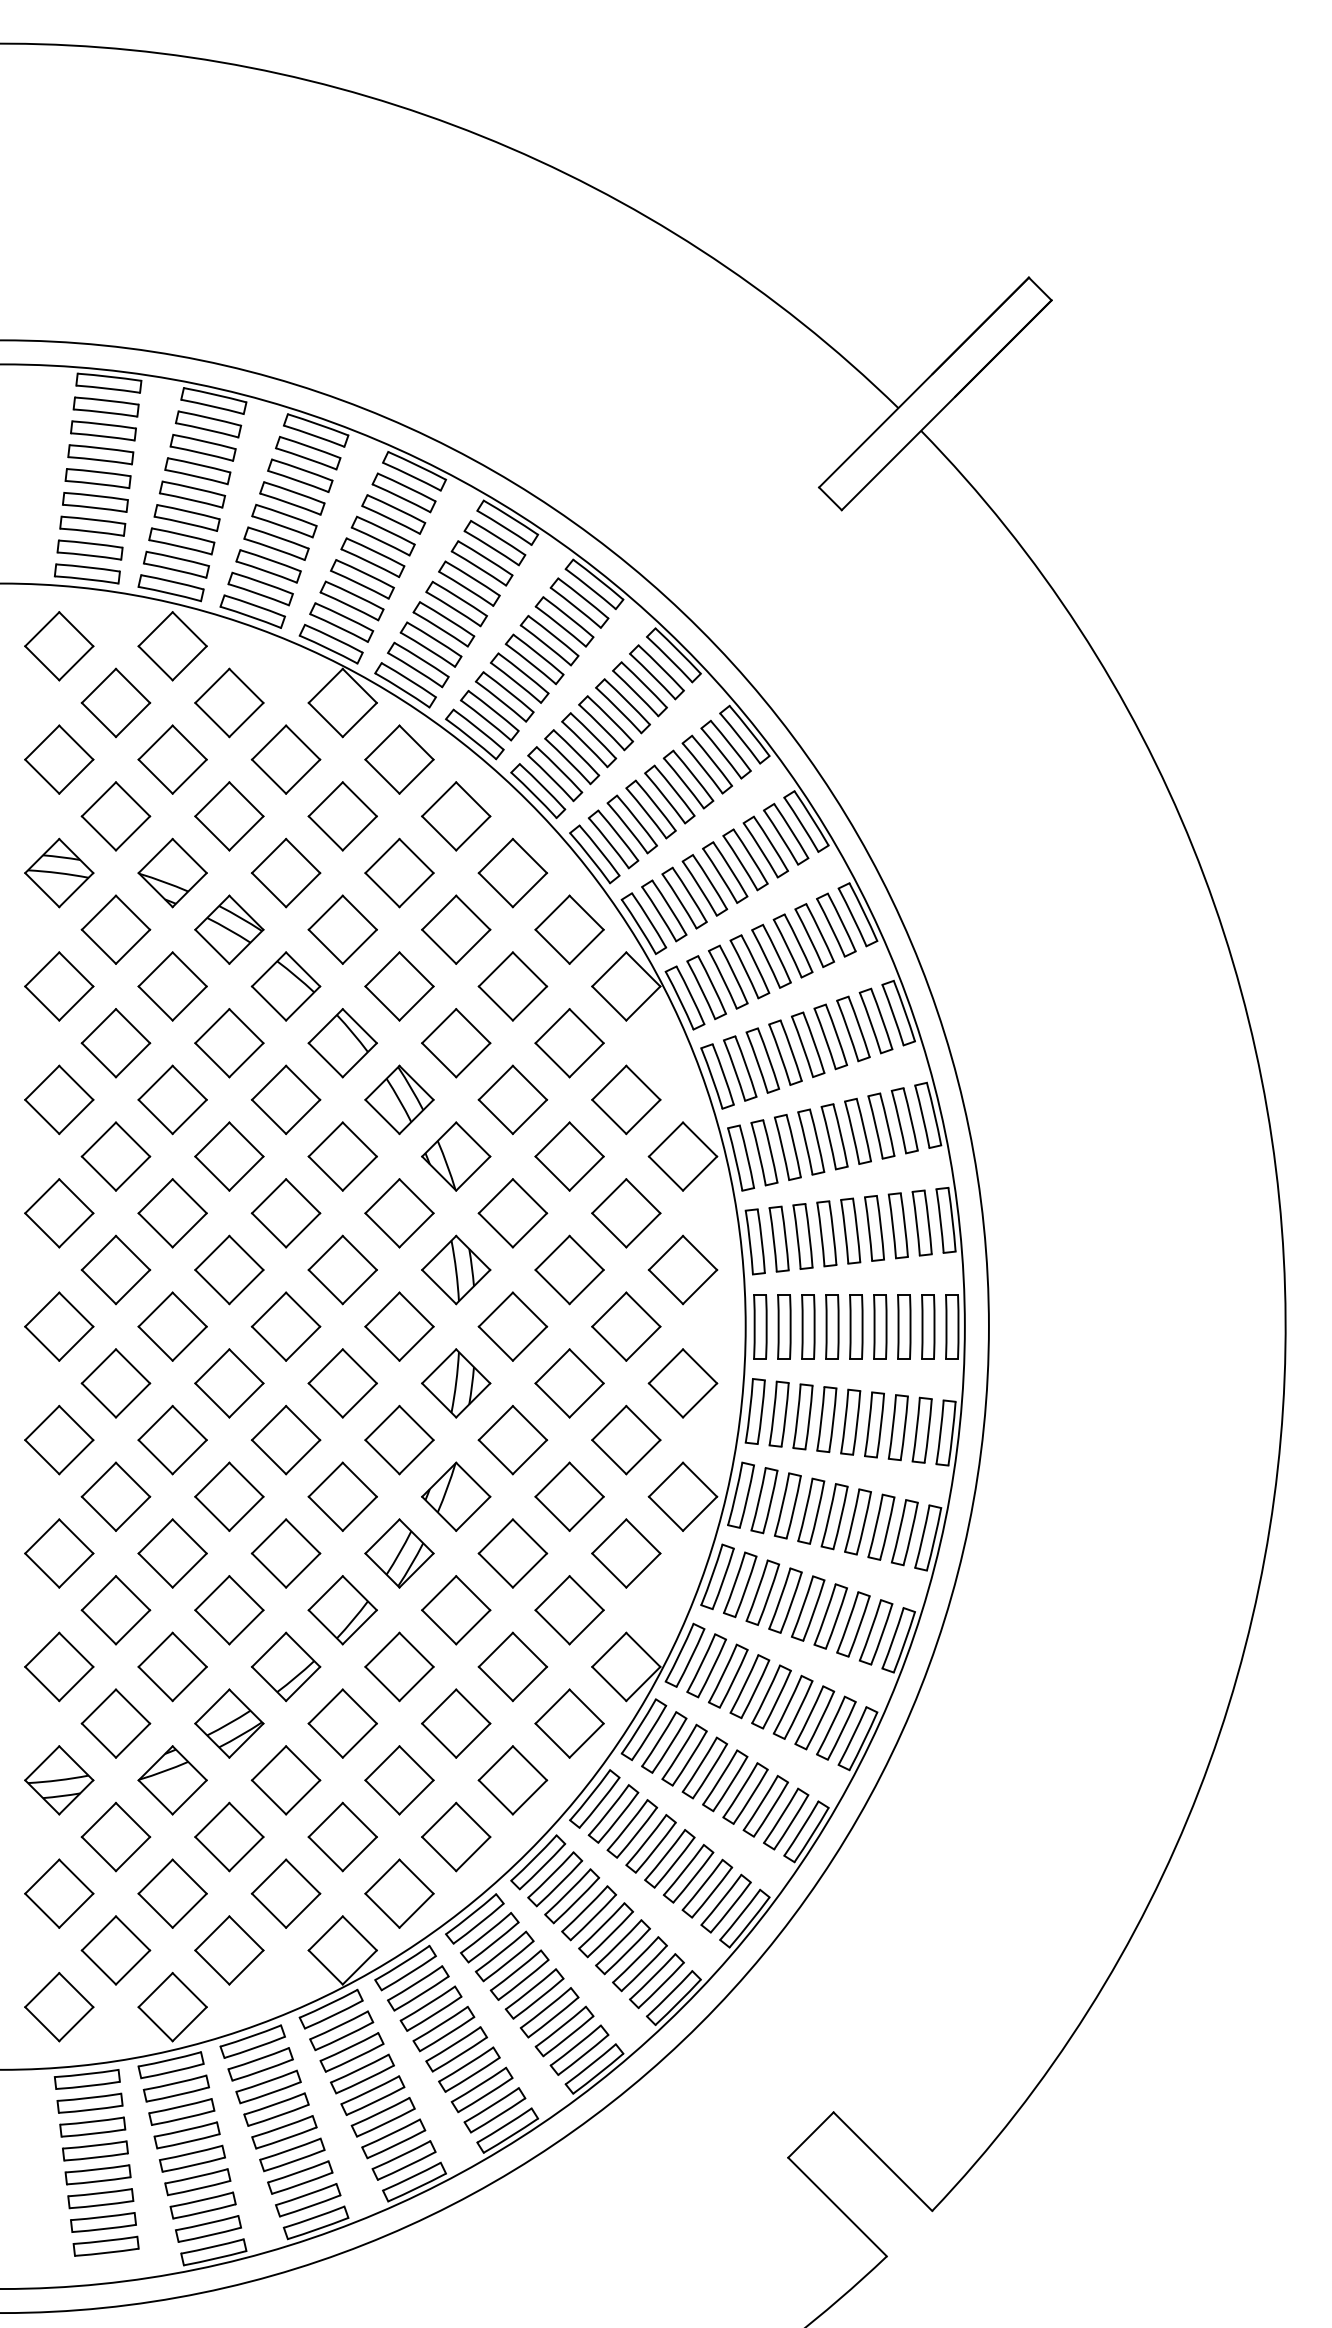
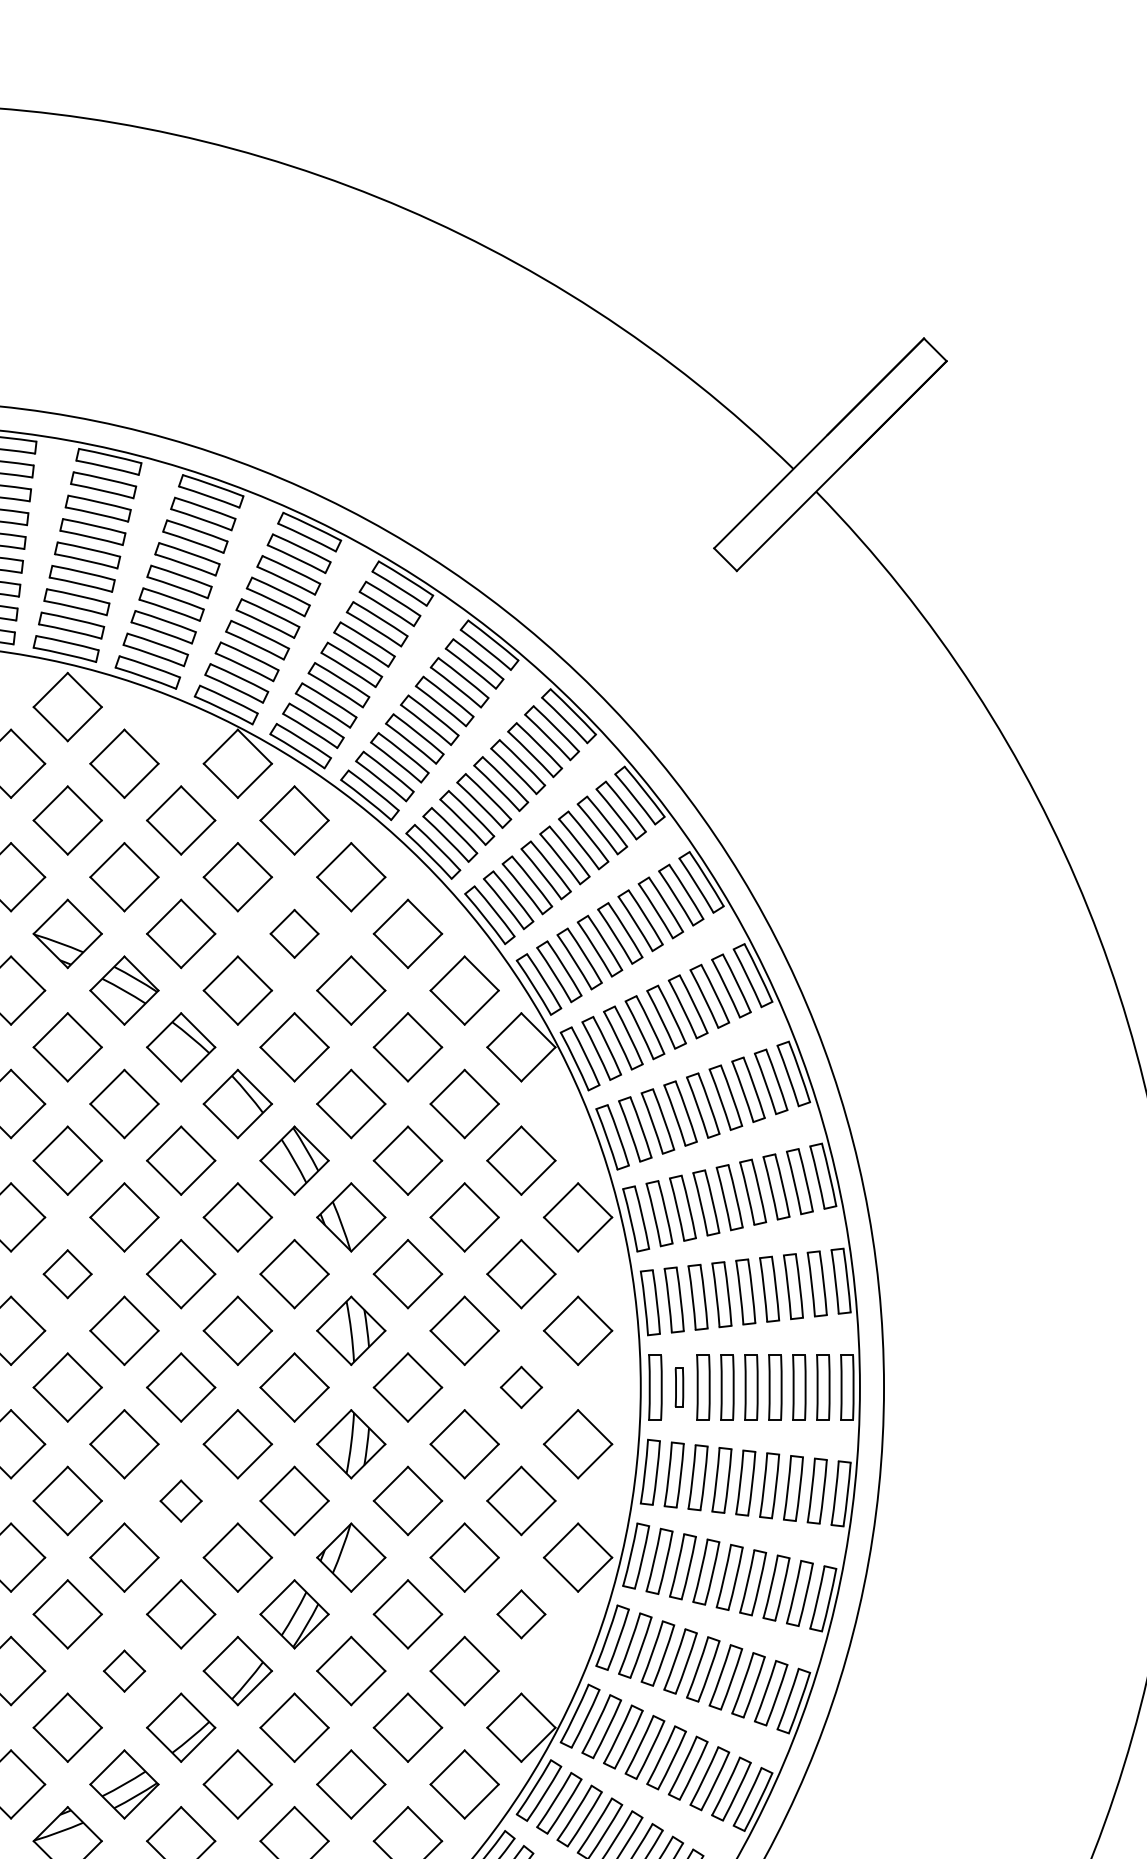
part: (399, 872) -> (294, 933), size x0.7
part: (172, 1213) -> (67, 1274), size x0.7
part: (626, 1326) -> (521, 1387), size x0.6
part: (784, 1326) -> (679, 1387), size x0.6
part: (285, 1440) -> (180, 1501), size x0.6
part: (626, 1553) -> (521, 1614), size x0.7
part: (229, 1610) -> (124, 1671), size x0.6

